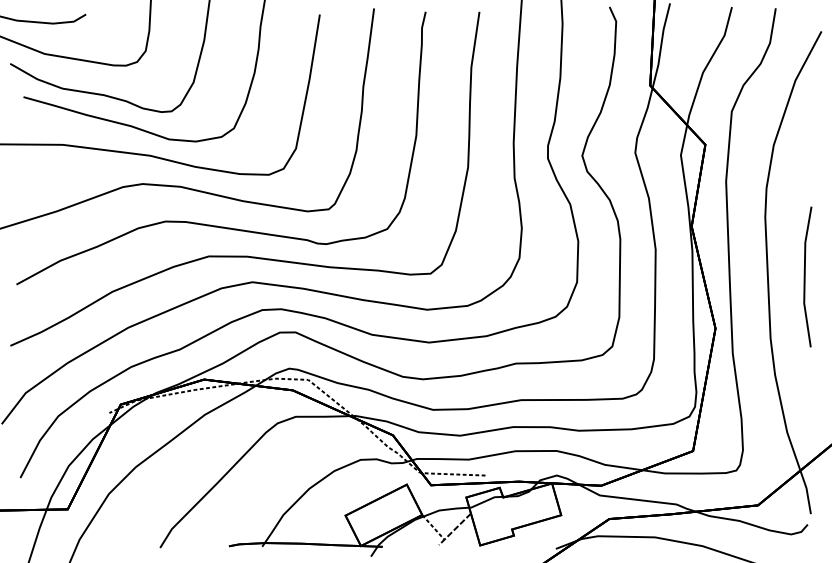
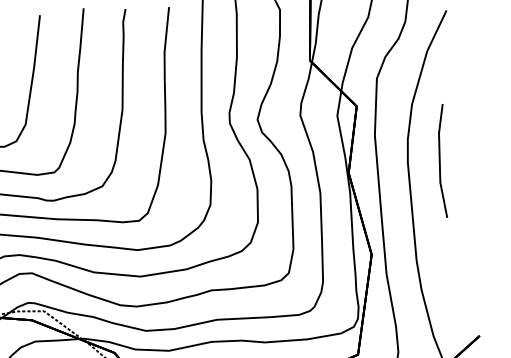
line: (805, 276) -> (440, 160), moved

